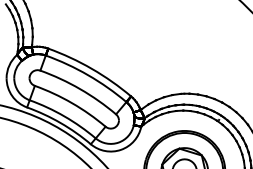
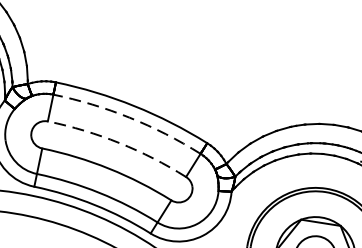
arc: (88, 75) -> (130, 118), solid -> dashed
arc: (80, 89) -> (120, 143), solid -> dashed

